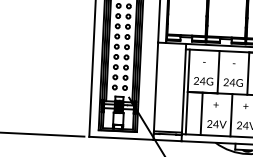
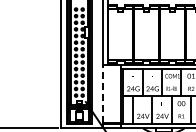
line: (155, 86) -> (102, 93), solid -> dashed

